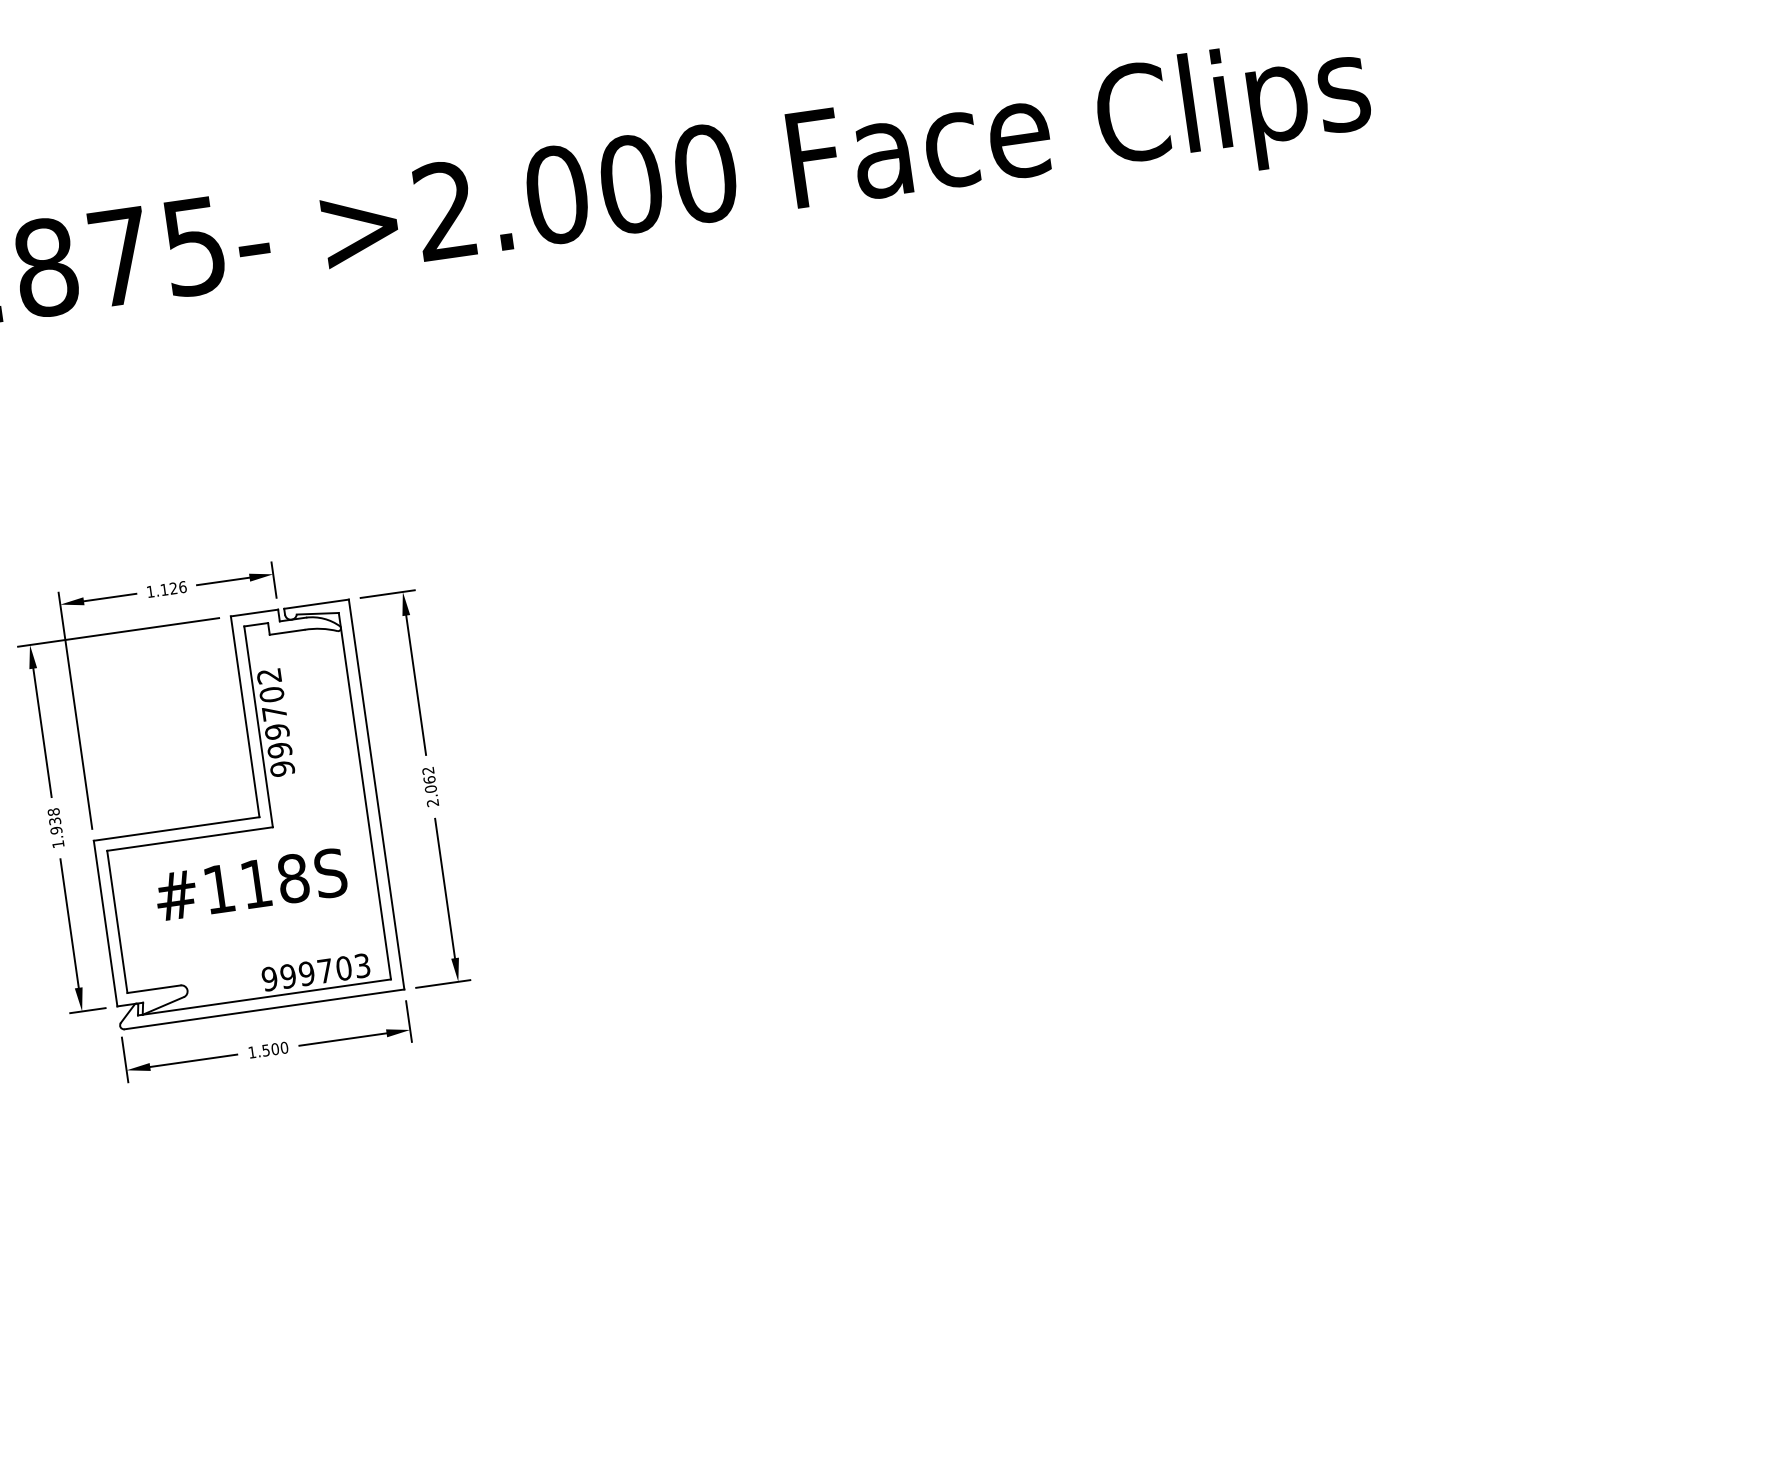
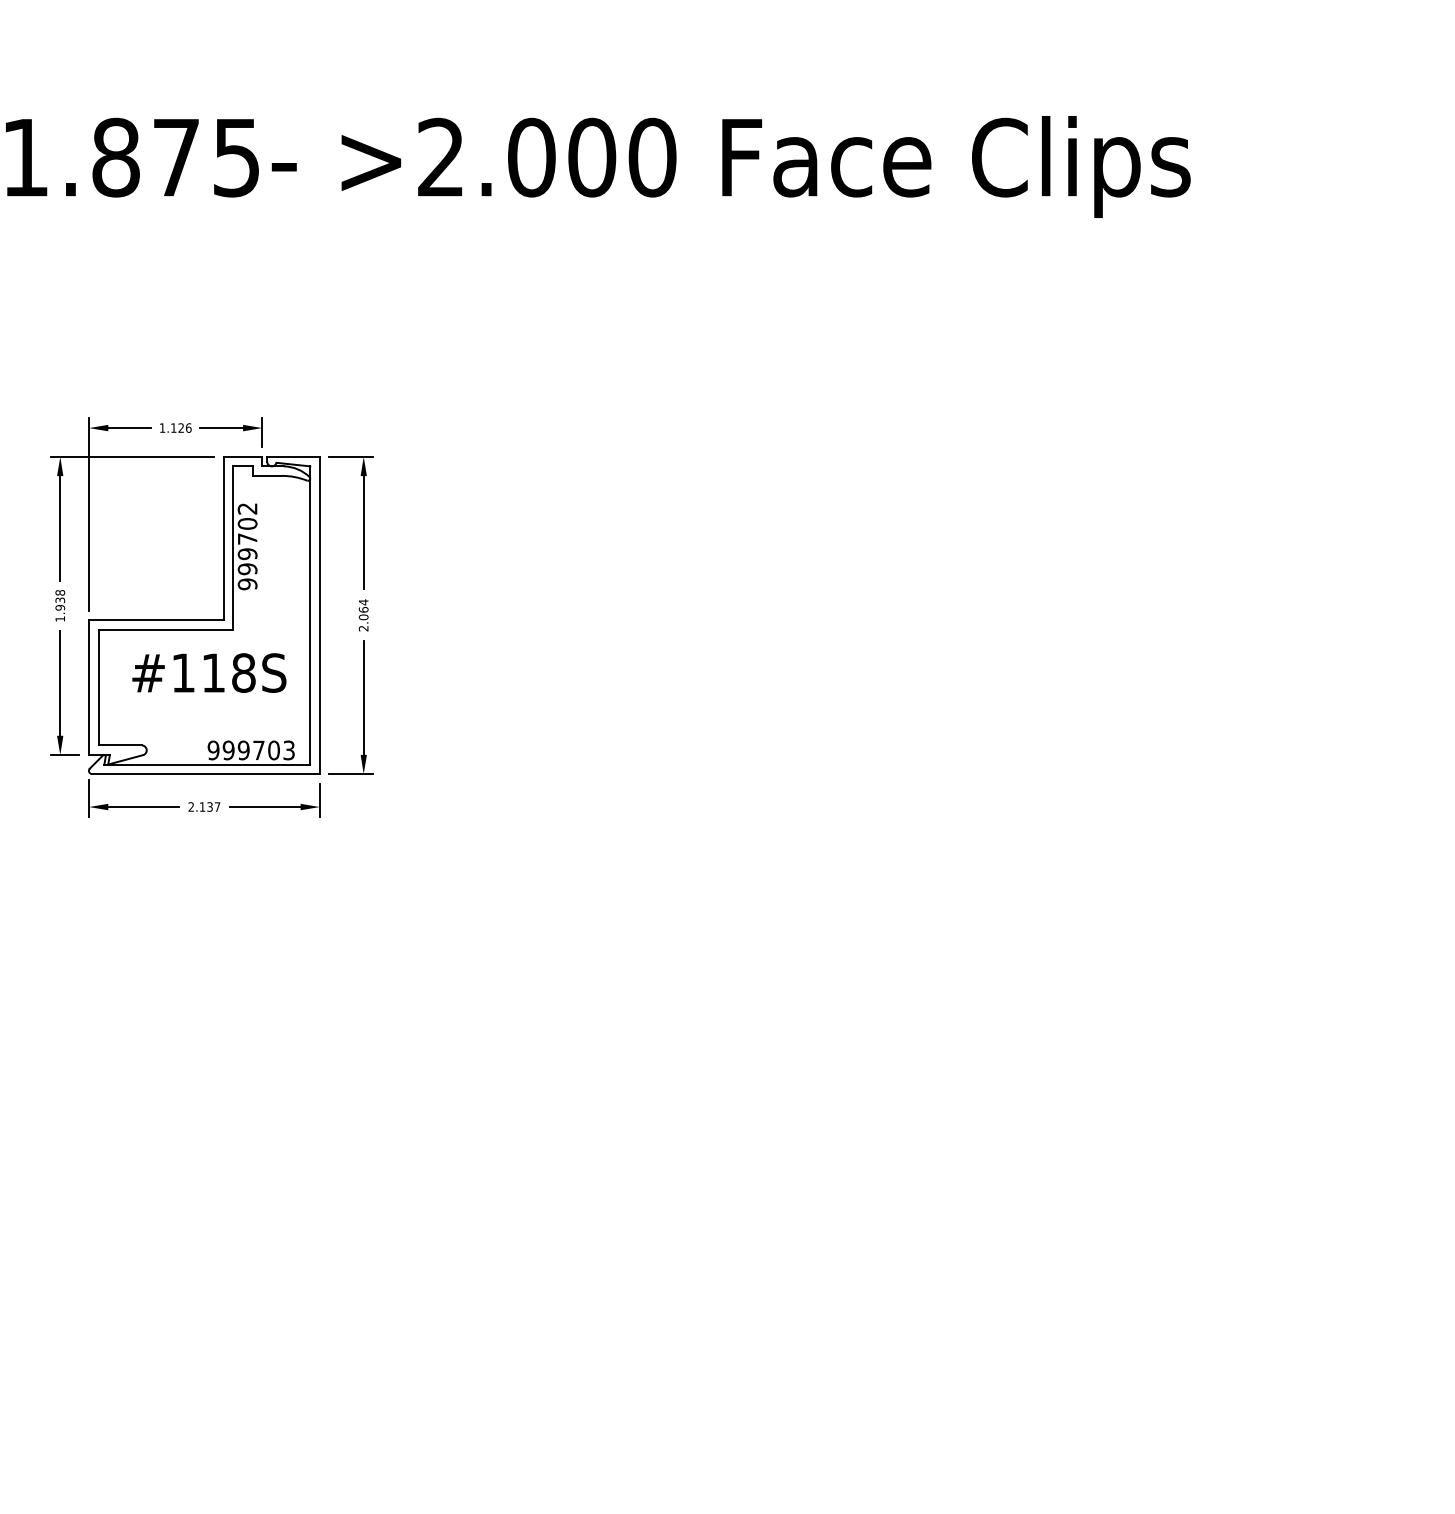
text: (428, 770) -> (363, 602), 2.062 -> 2.064
text: (268, 1049) -> (204, 806), 1.500 -> 2.137

